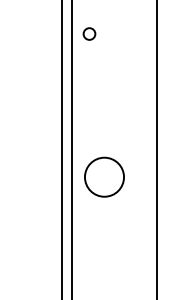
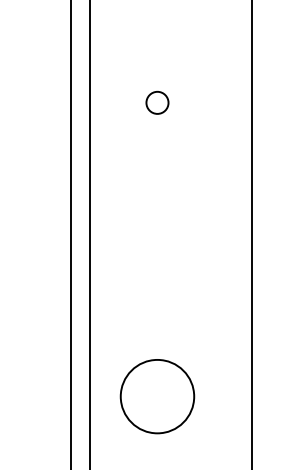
circle: (89, 33) -> (157, 101), moved
circle: (104, 176) -> (157, 395), moved

